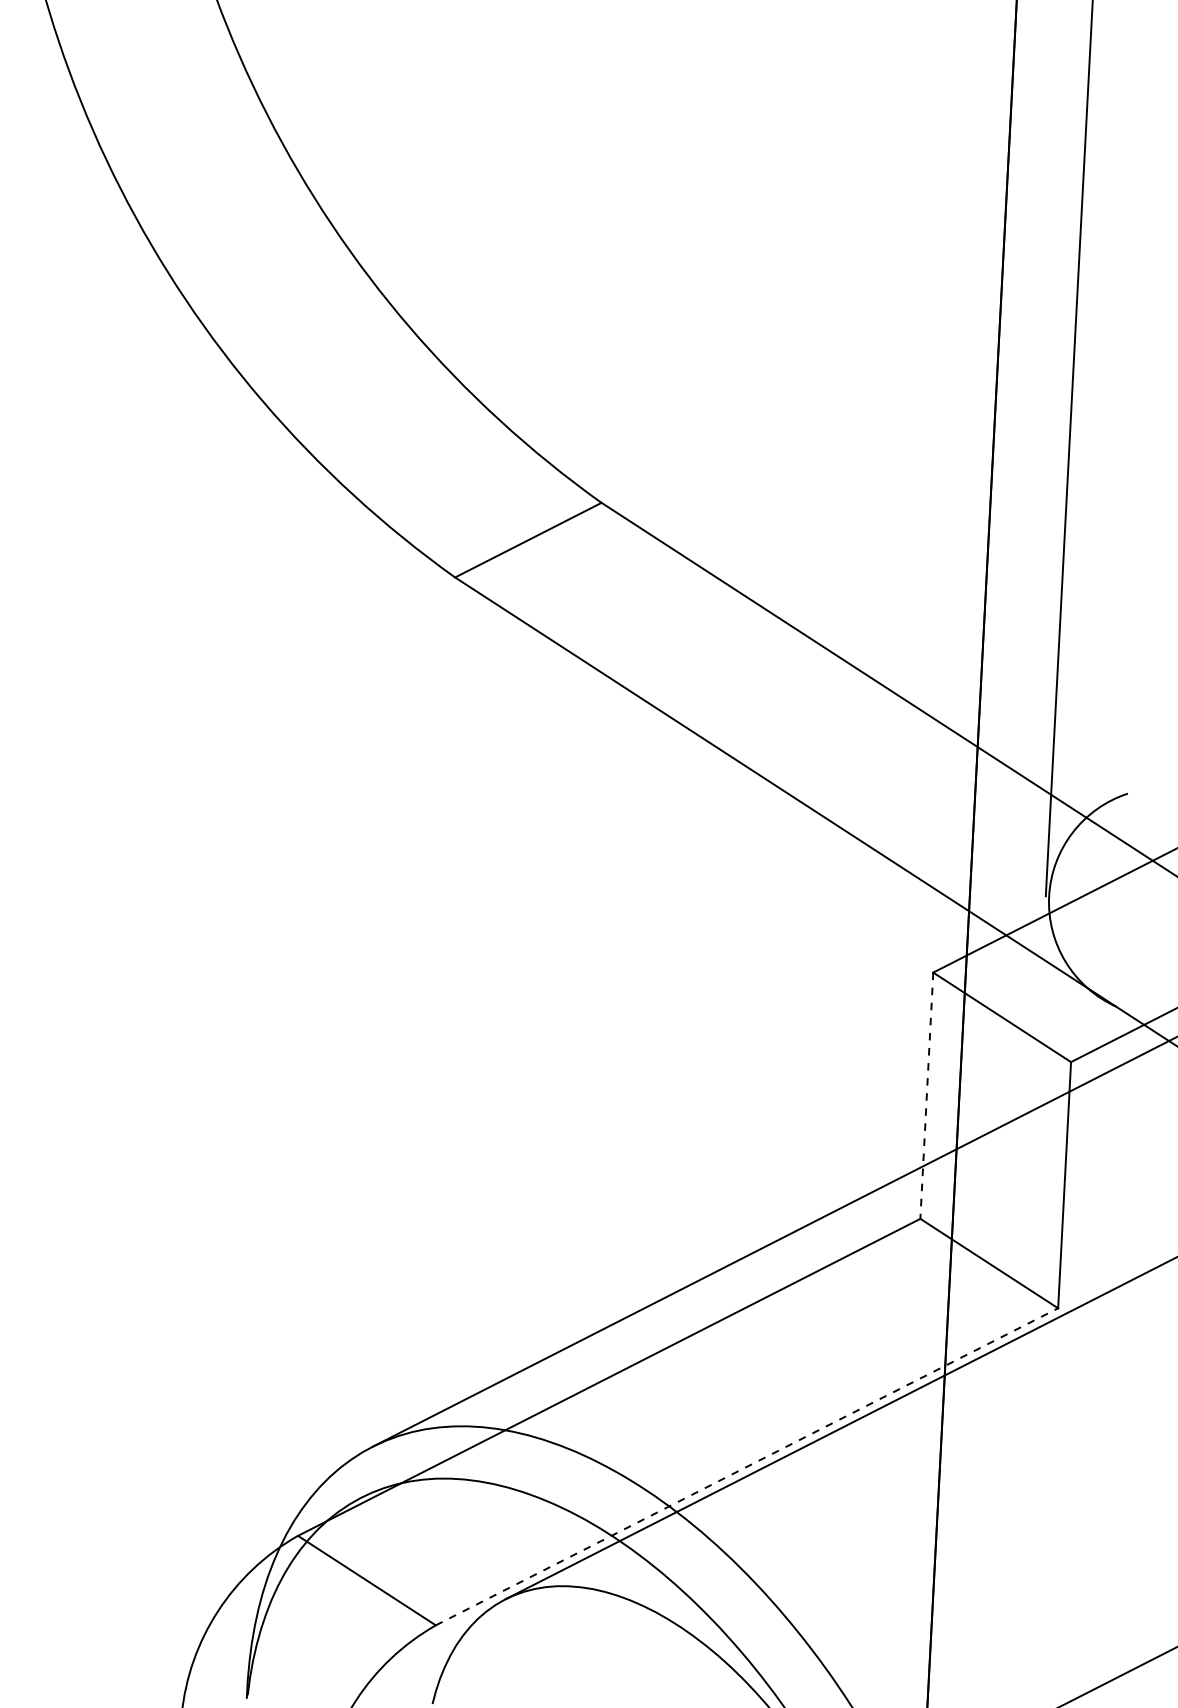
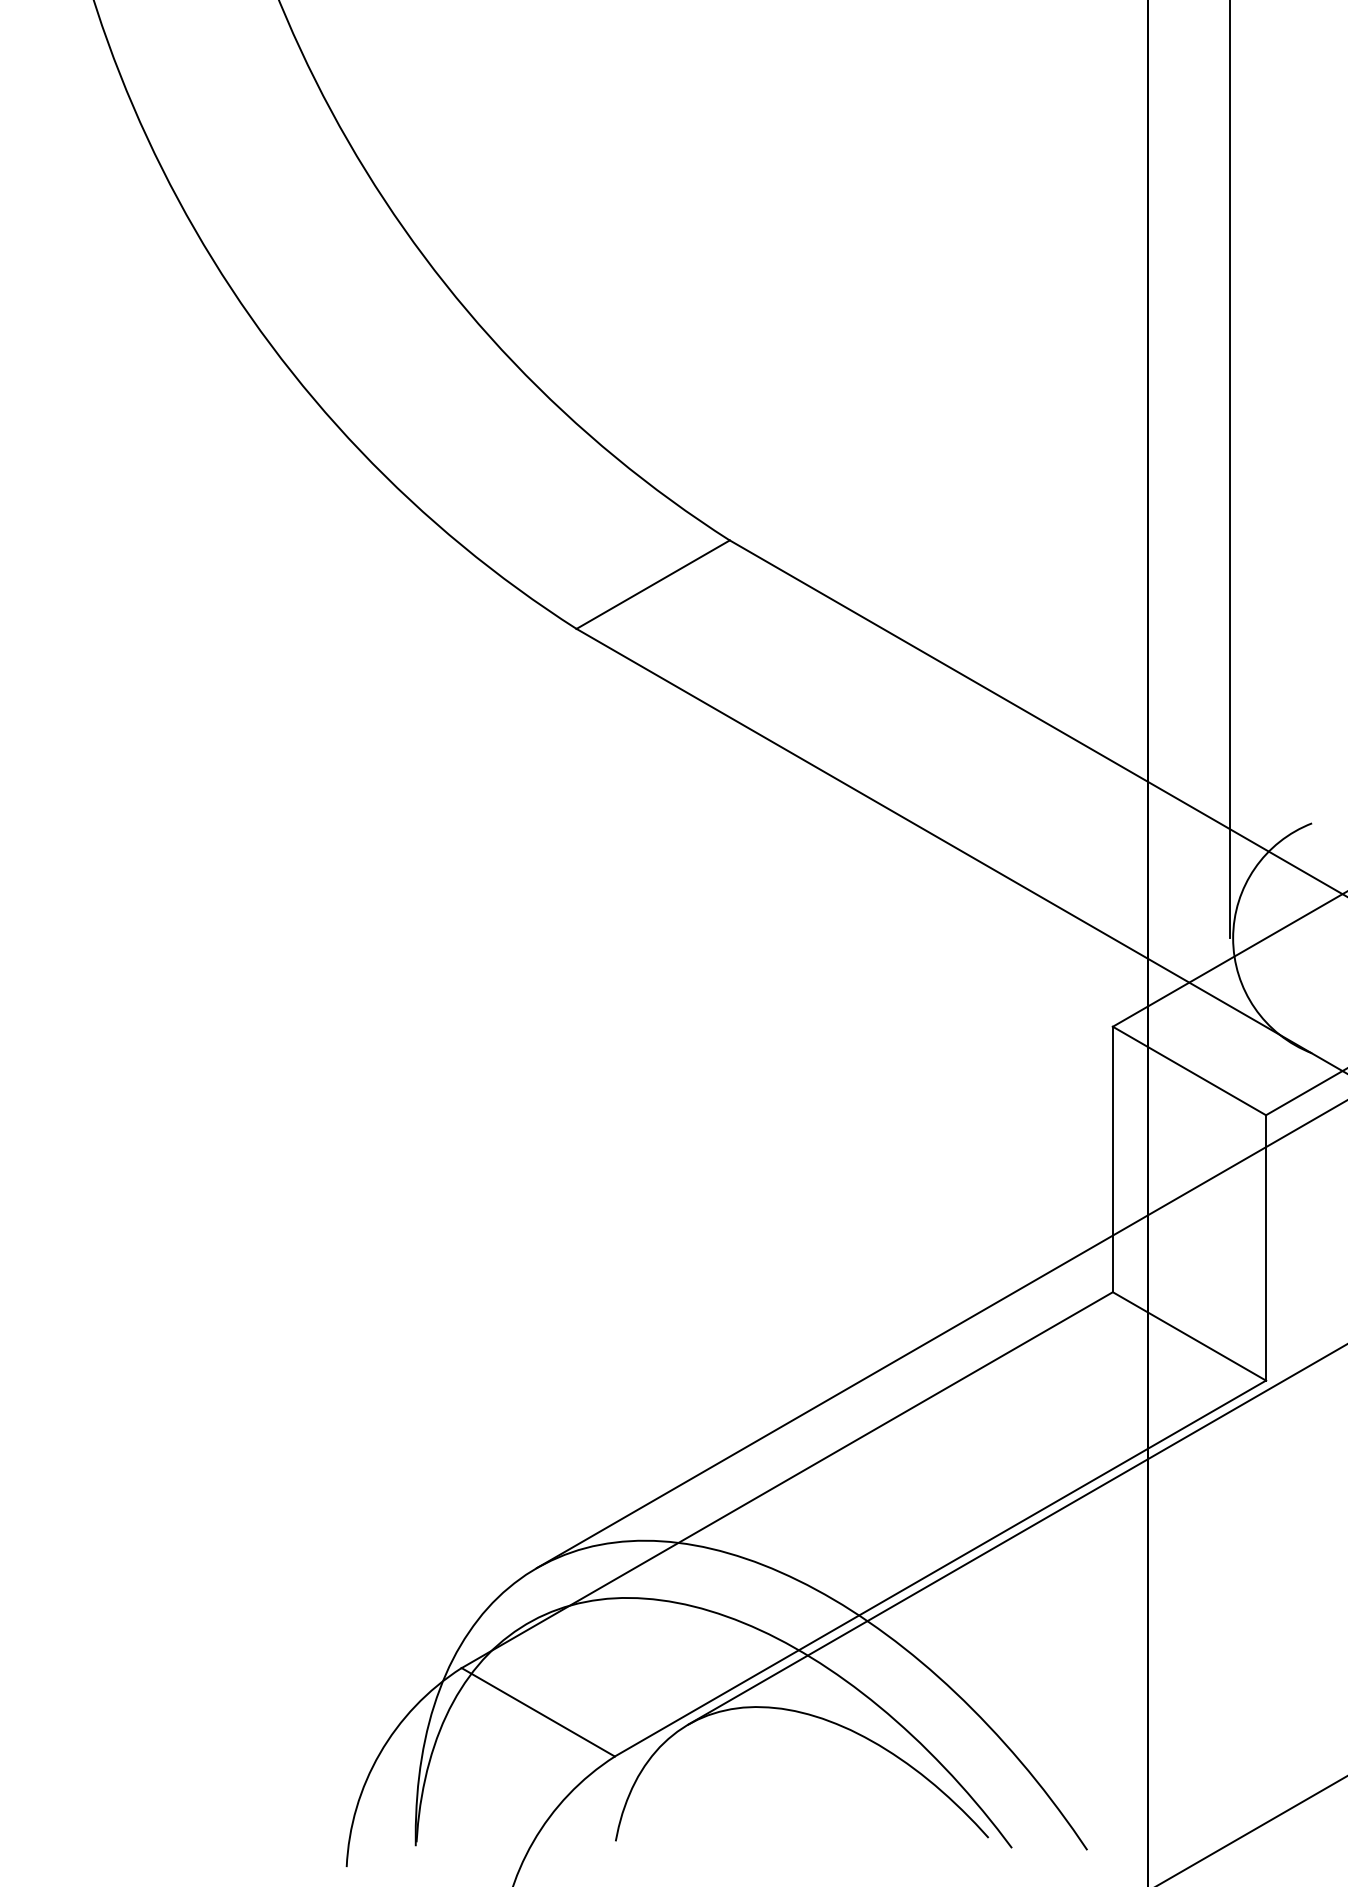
line: (926, 1095) -> (1112, 1159), dashed -> solid
line: (747, 1466) -> (940, 1568), dashed -> solid

